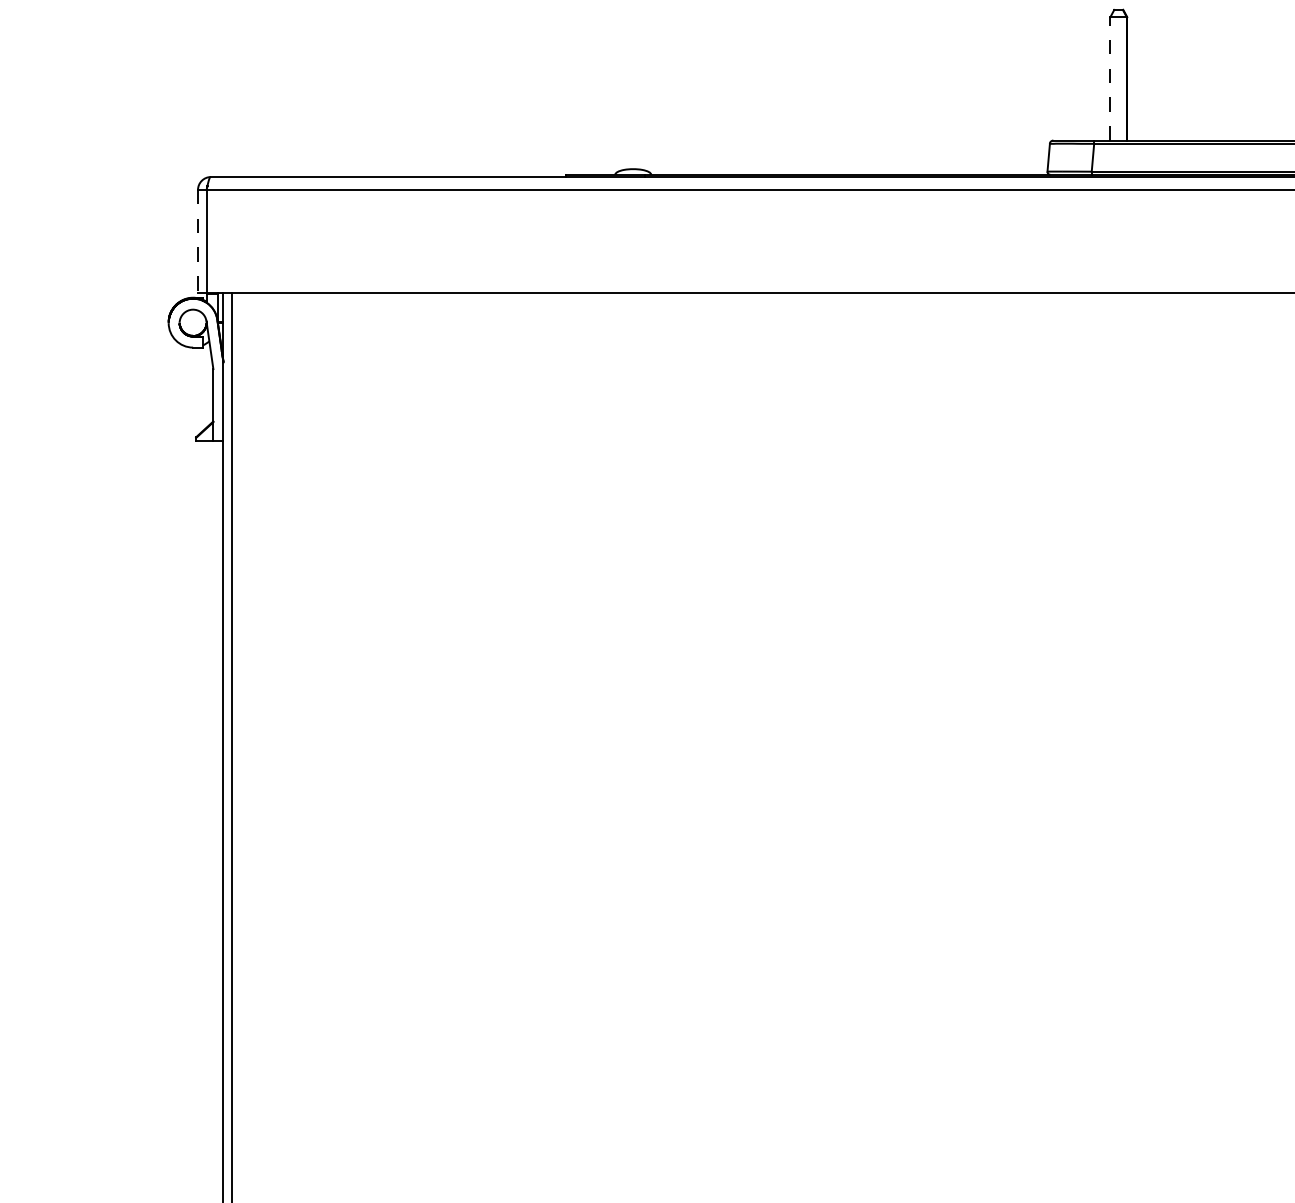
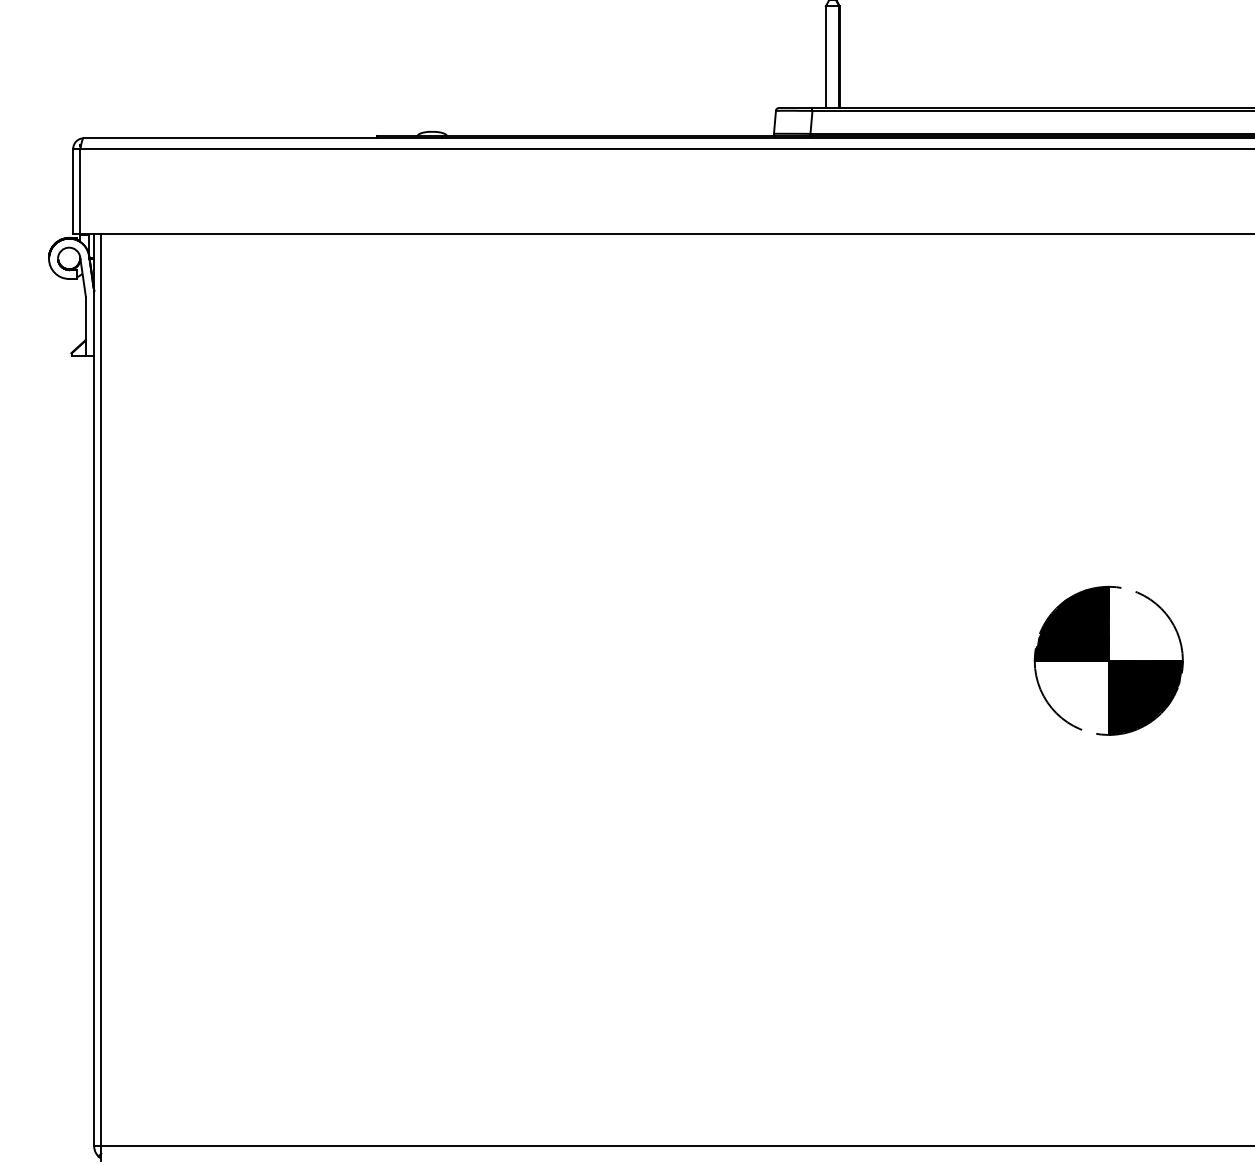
line: (1109, 79) -> (825, 57), dashed -> solid
line: (198, 241) -> (73, 191), dashed -> solid

